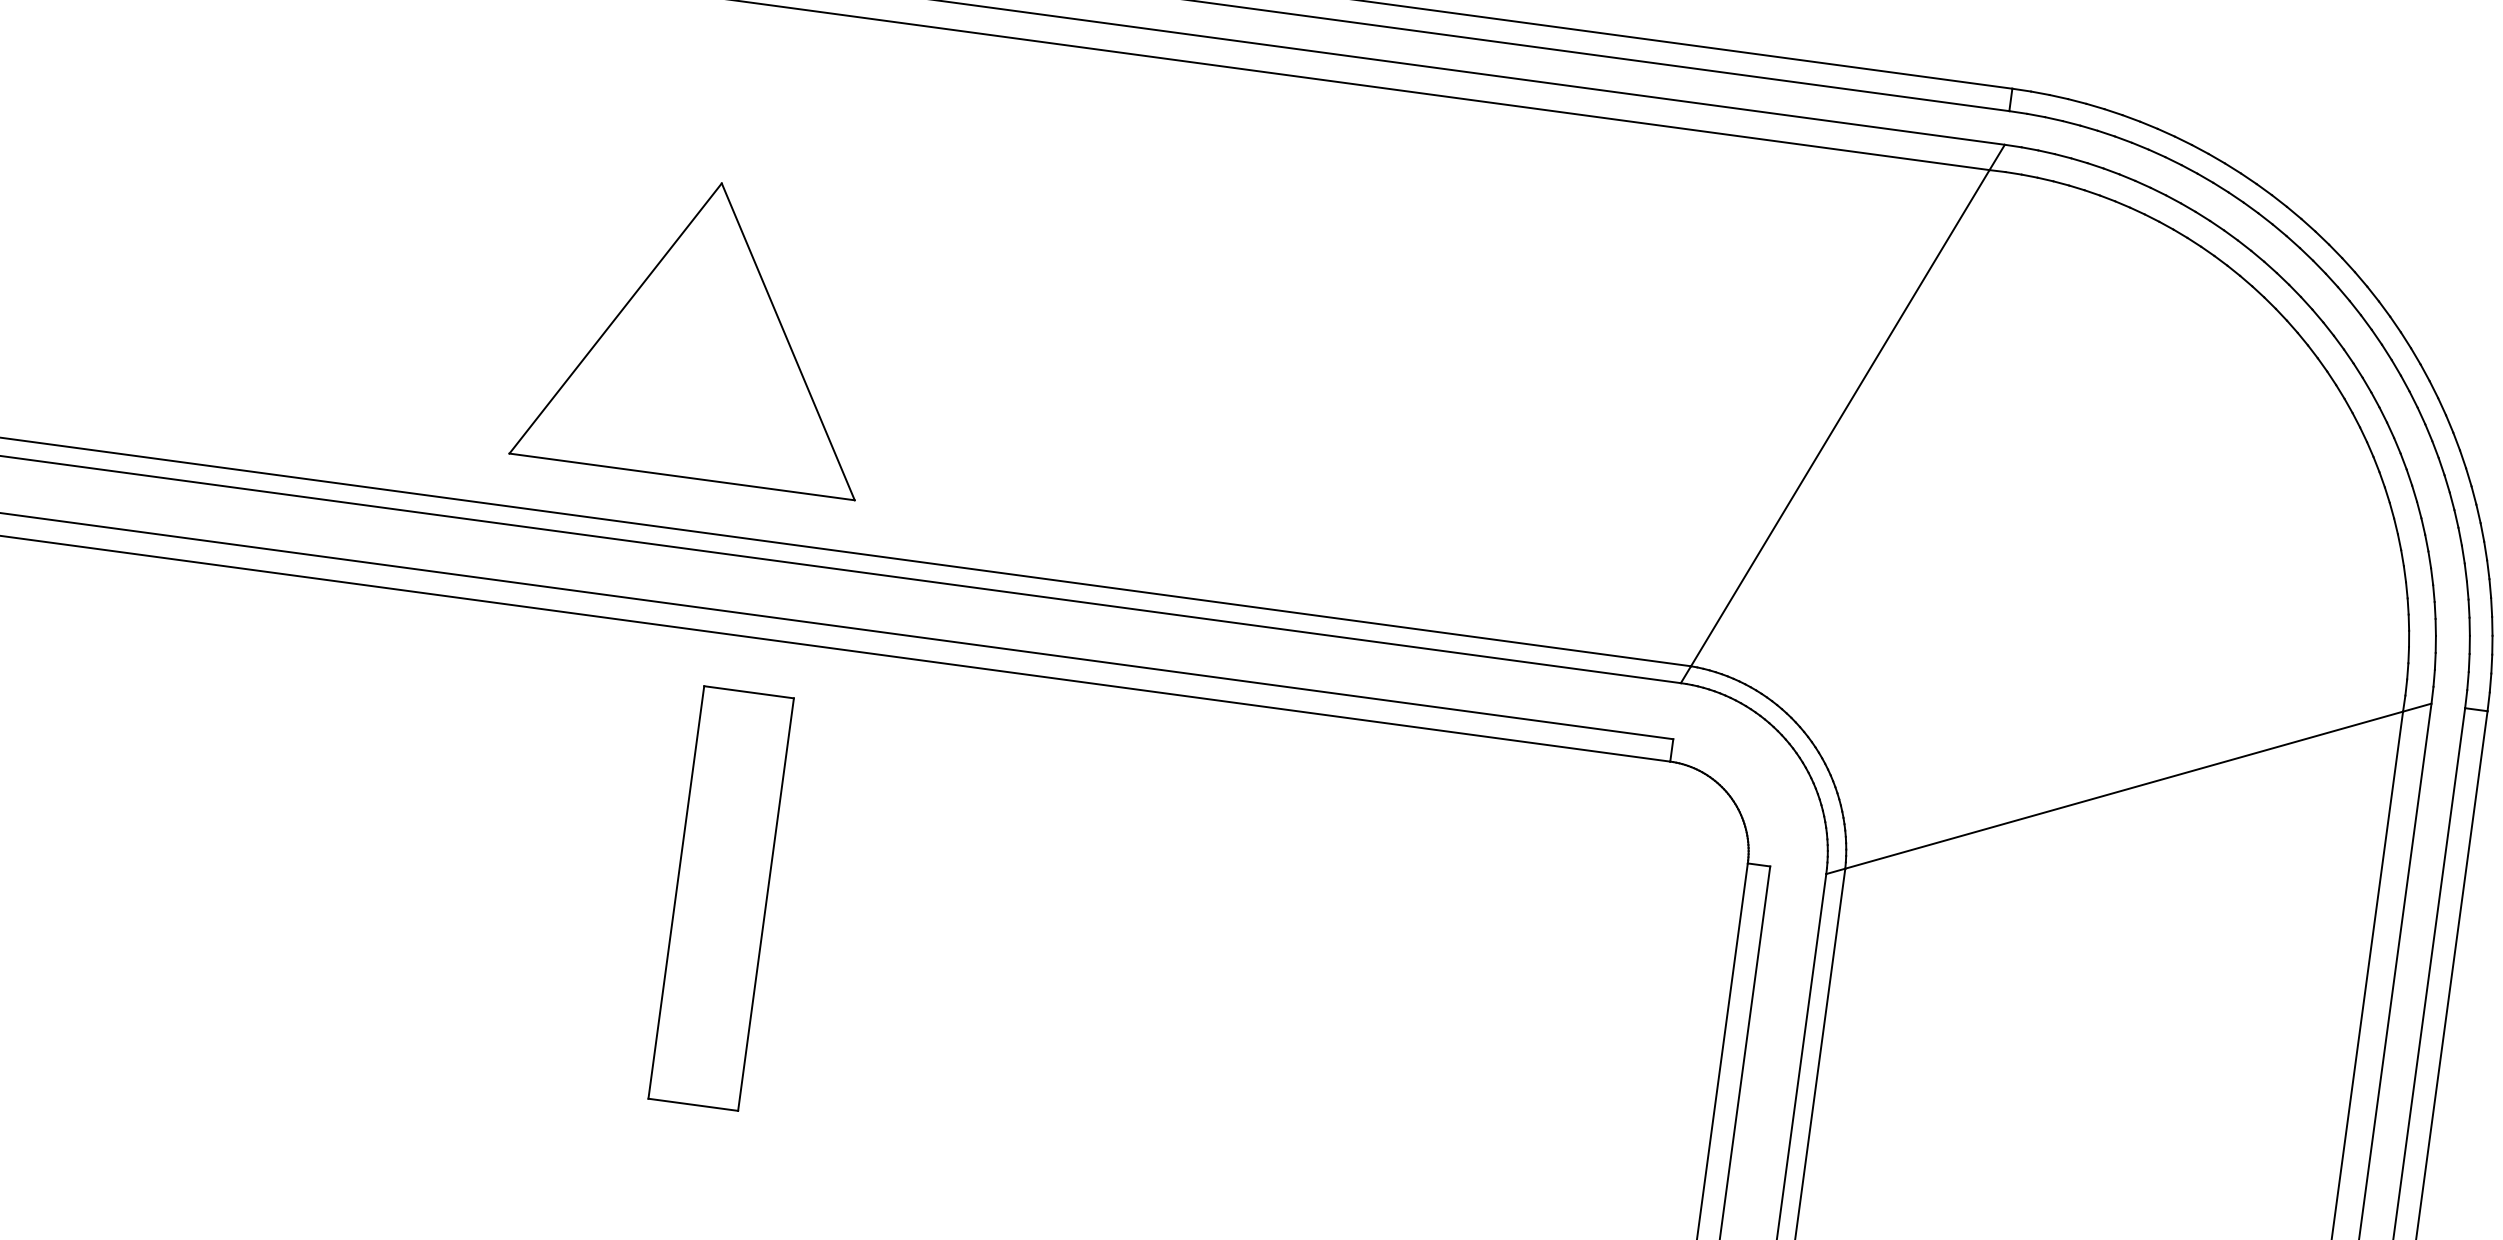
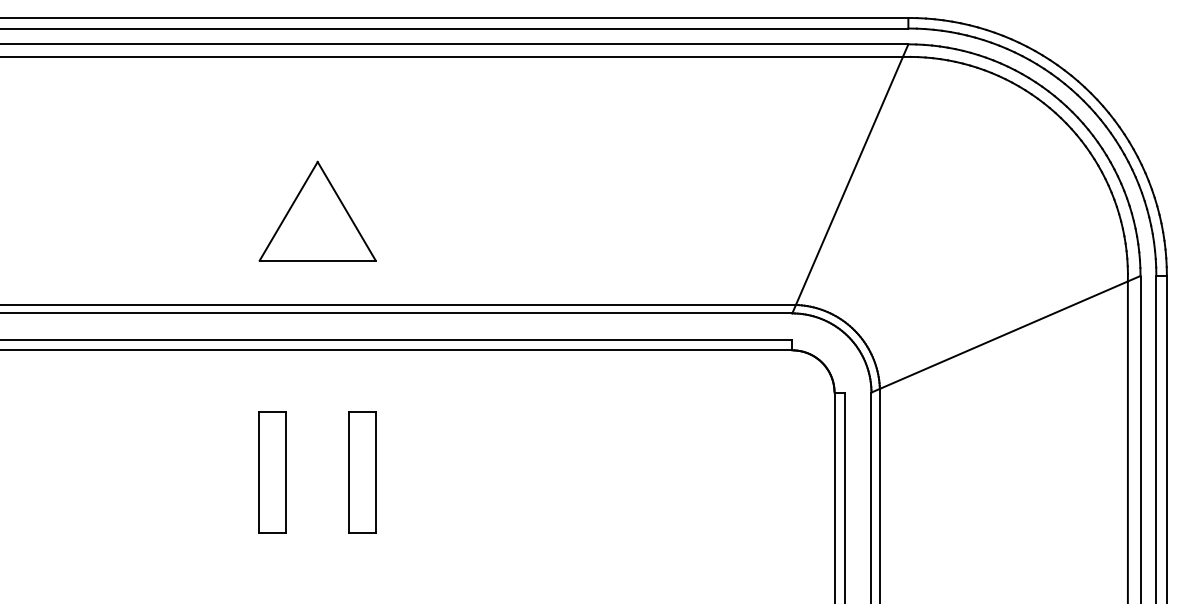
part: (701, 328) -> (317, 210), size x0.71
part: (530, 871) -> (272, 472), added
part: (721, 897) -> (362, 472), size x0.62

